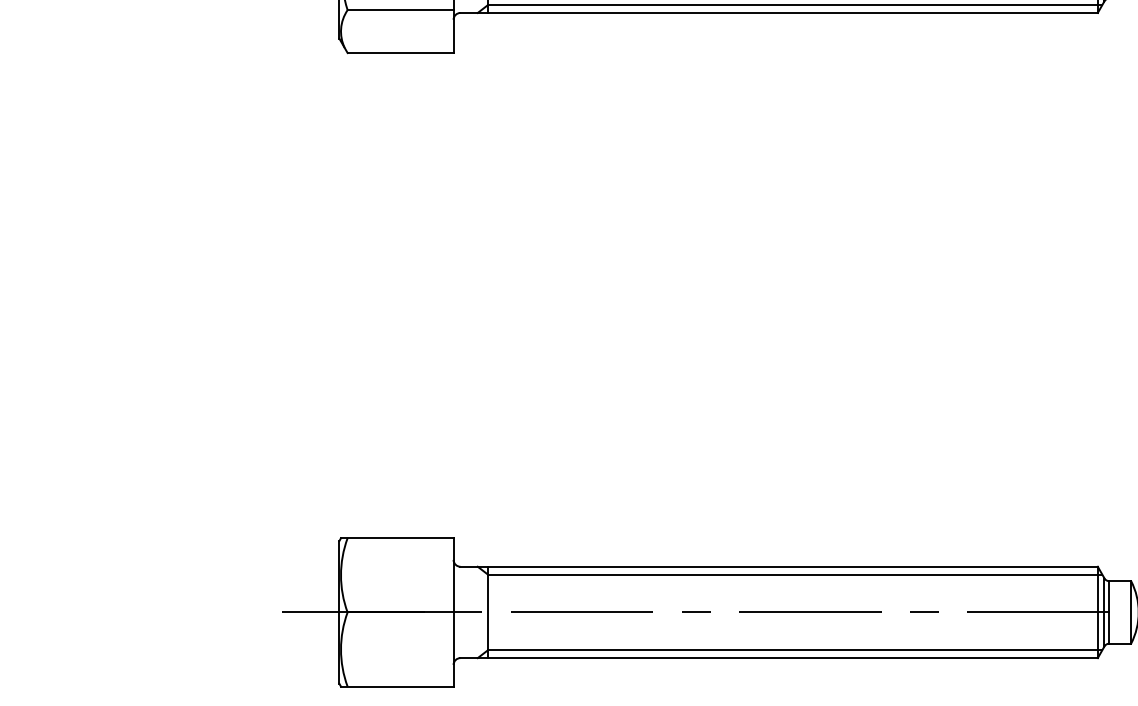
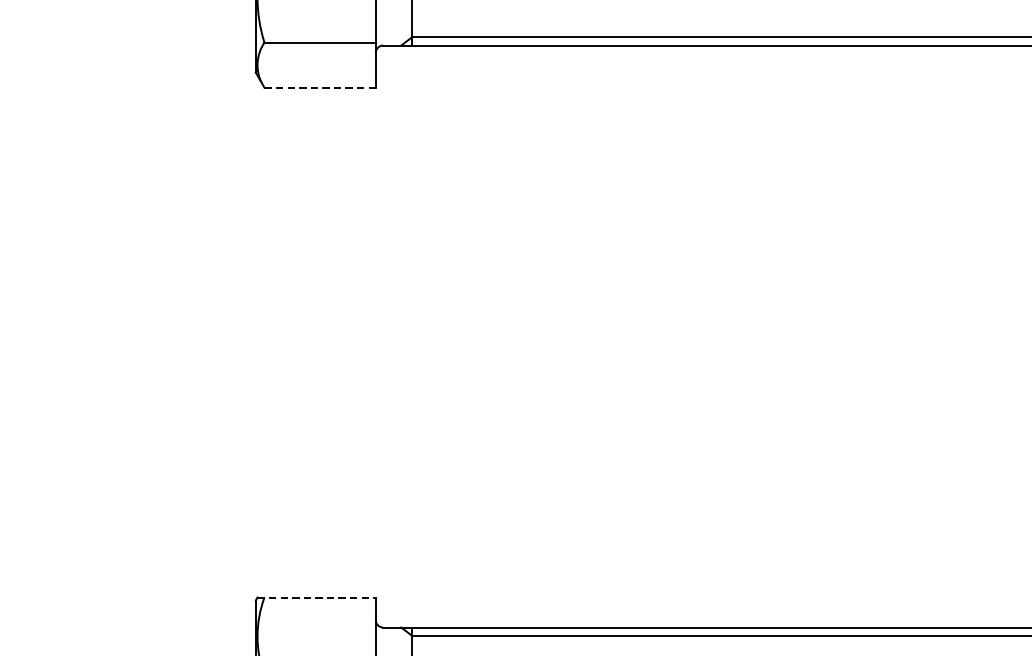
line: (400, 53) -> (320, 88), solid -> dashed
line: (397, 538) -> (316, 597), solid -> dashed

